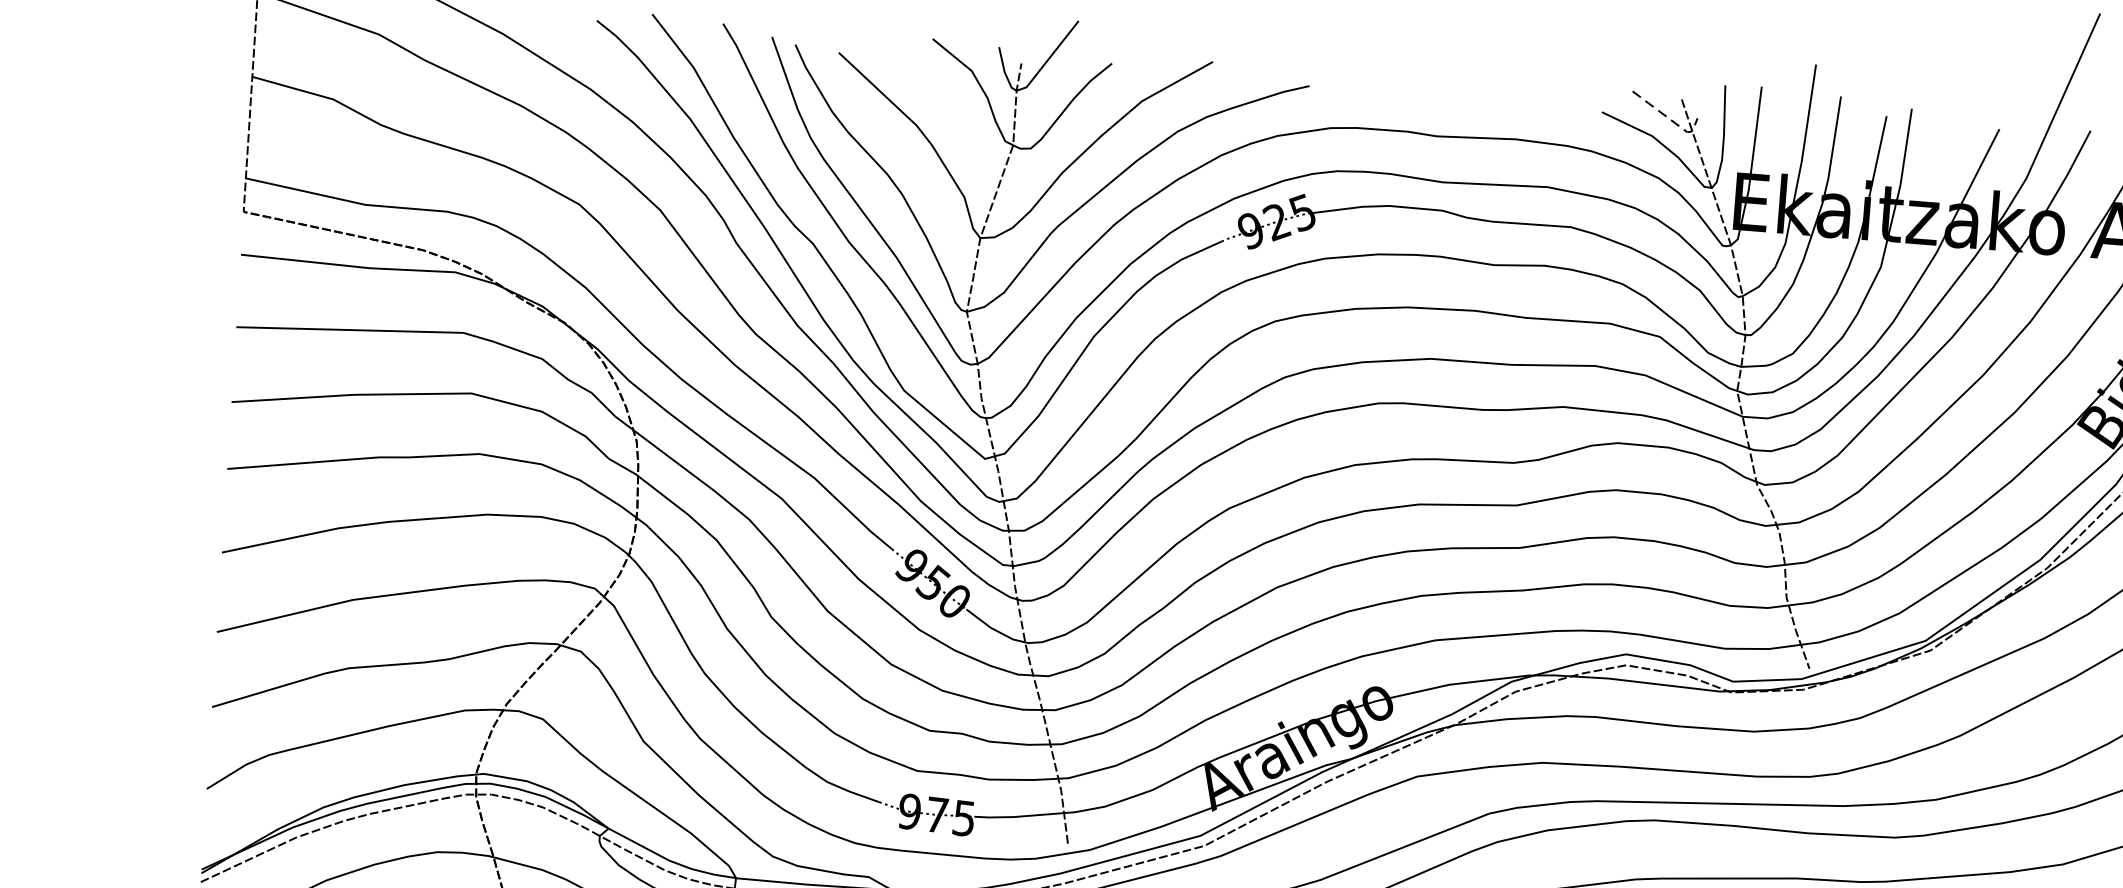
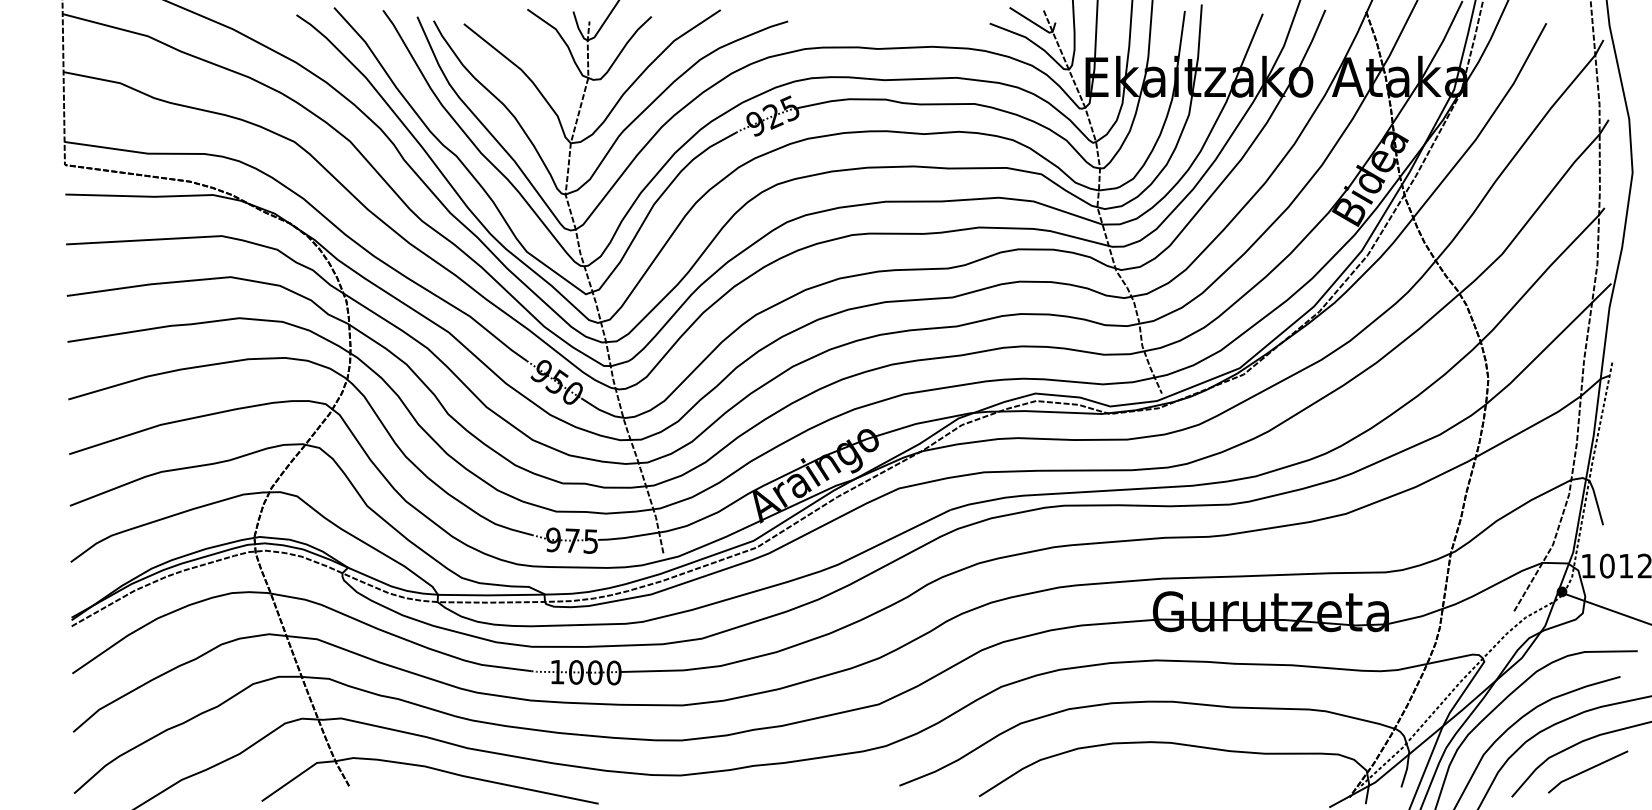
line: (1669, 118) -> (1036, 24), dashed -> solid

